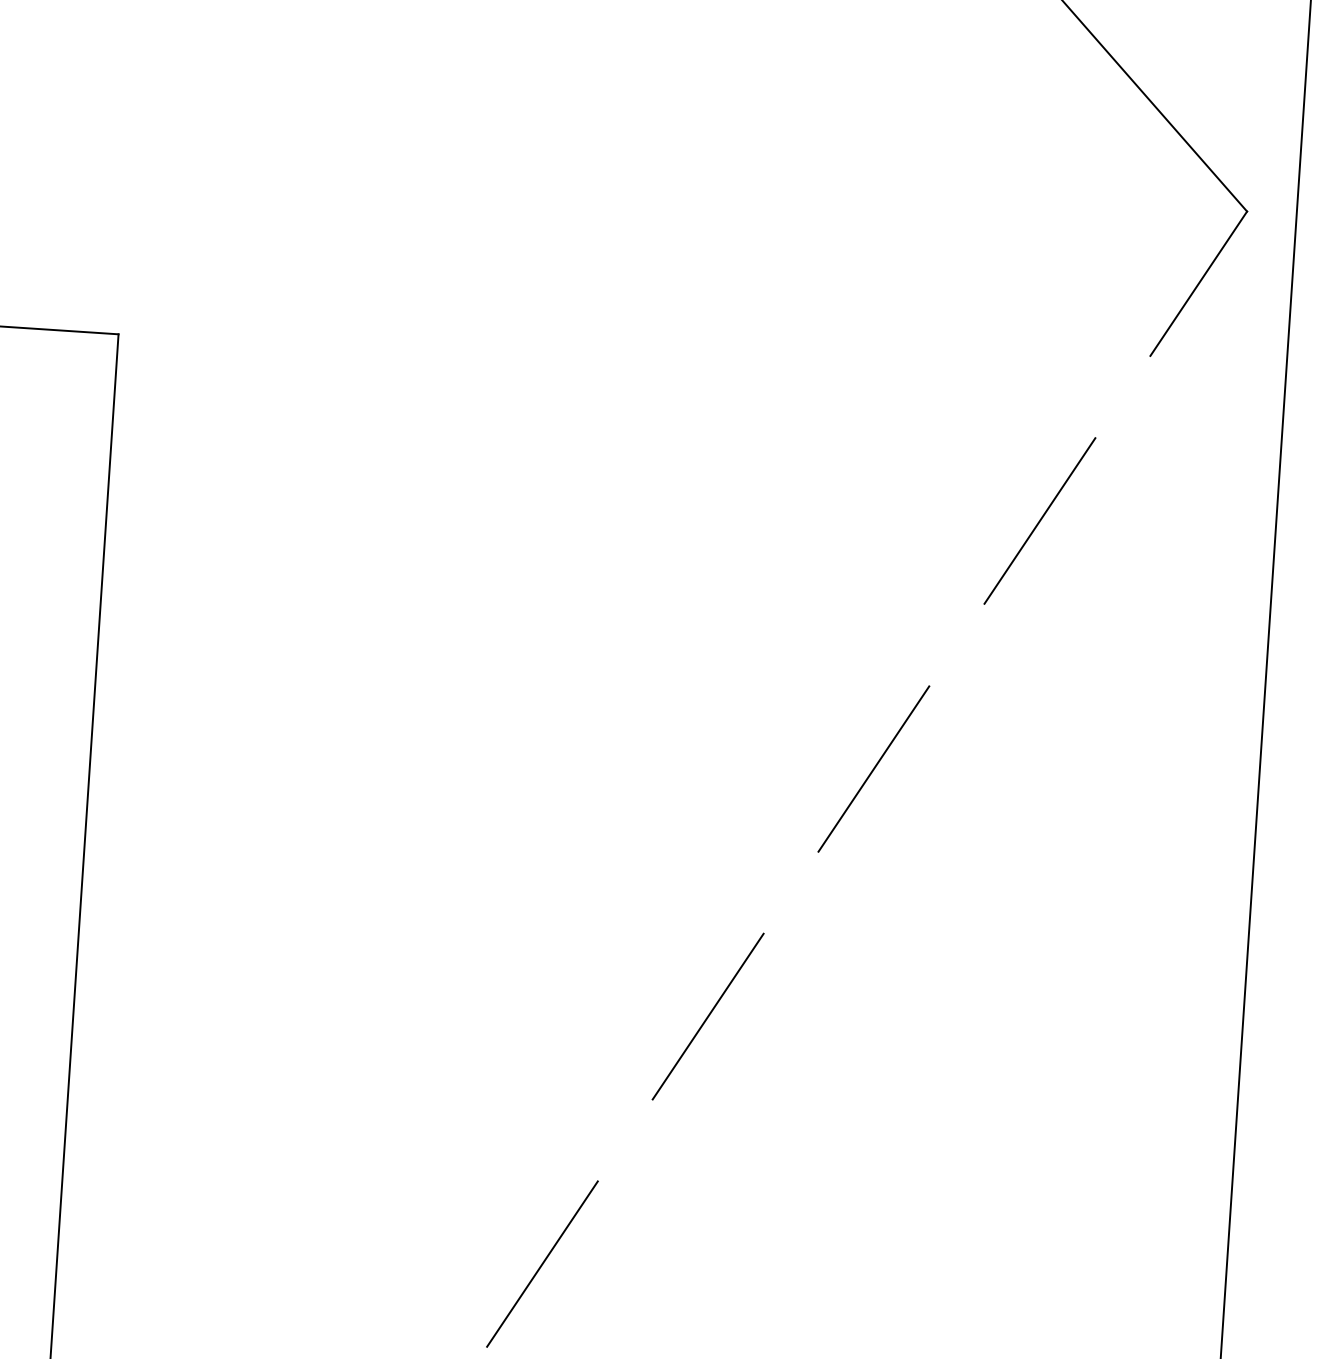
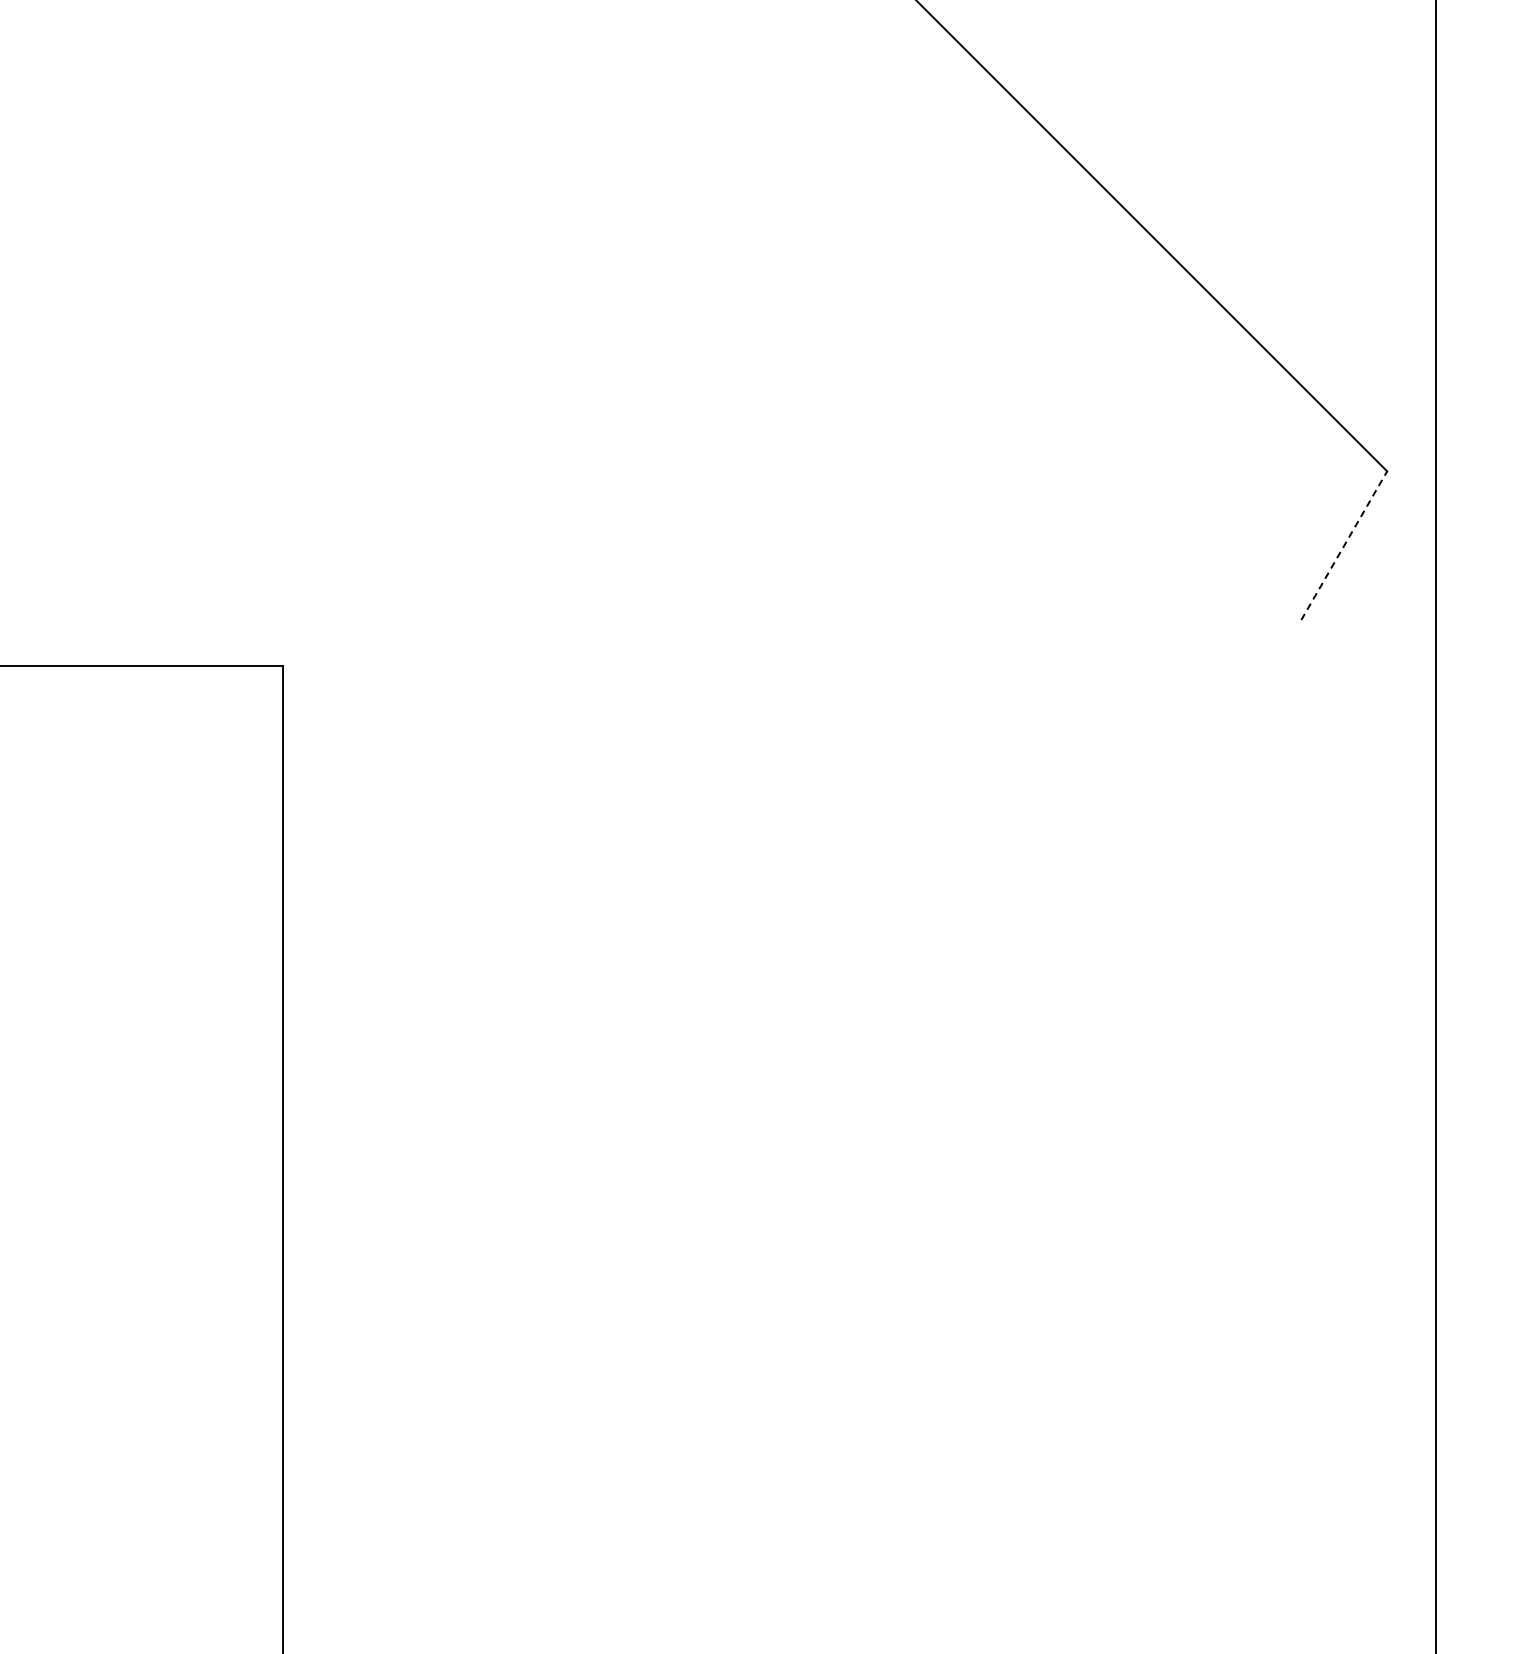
line: (1199, 283) -> (1344, 545), solid -> dashed
line: (1040, 520) -> (1203, 789), removed
line: (873, 769) -> (1055, 1045), removed
line: (708, 1015) -> (908, 1299), removed
line: (542, 1263) -> (761, 1554), removed

